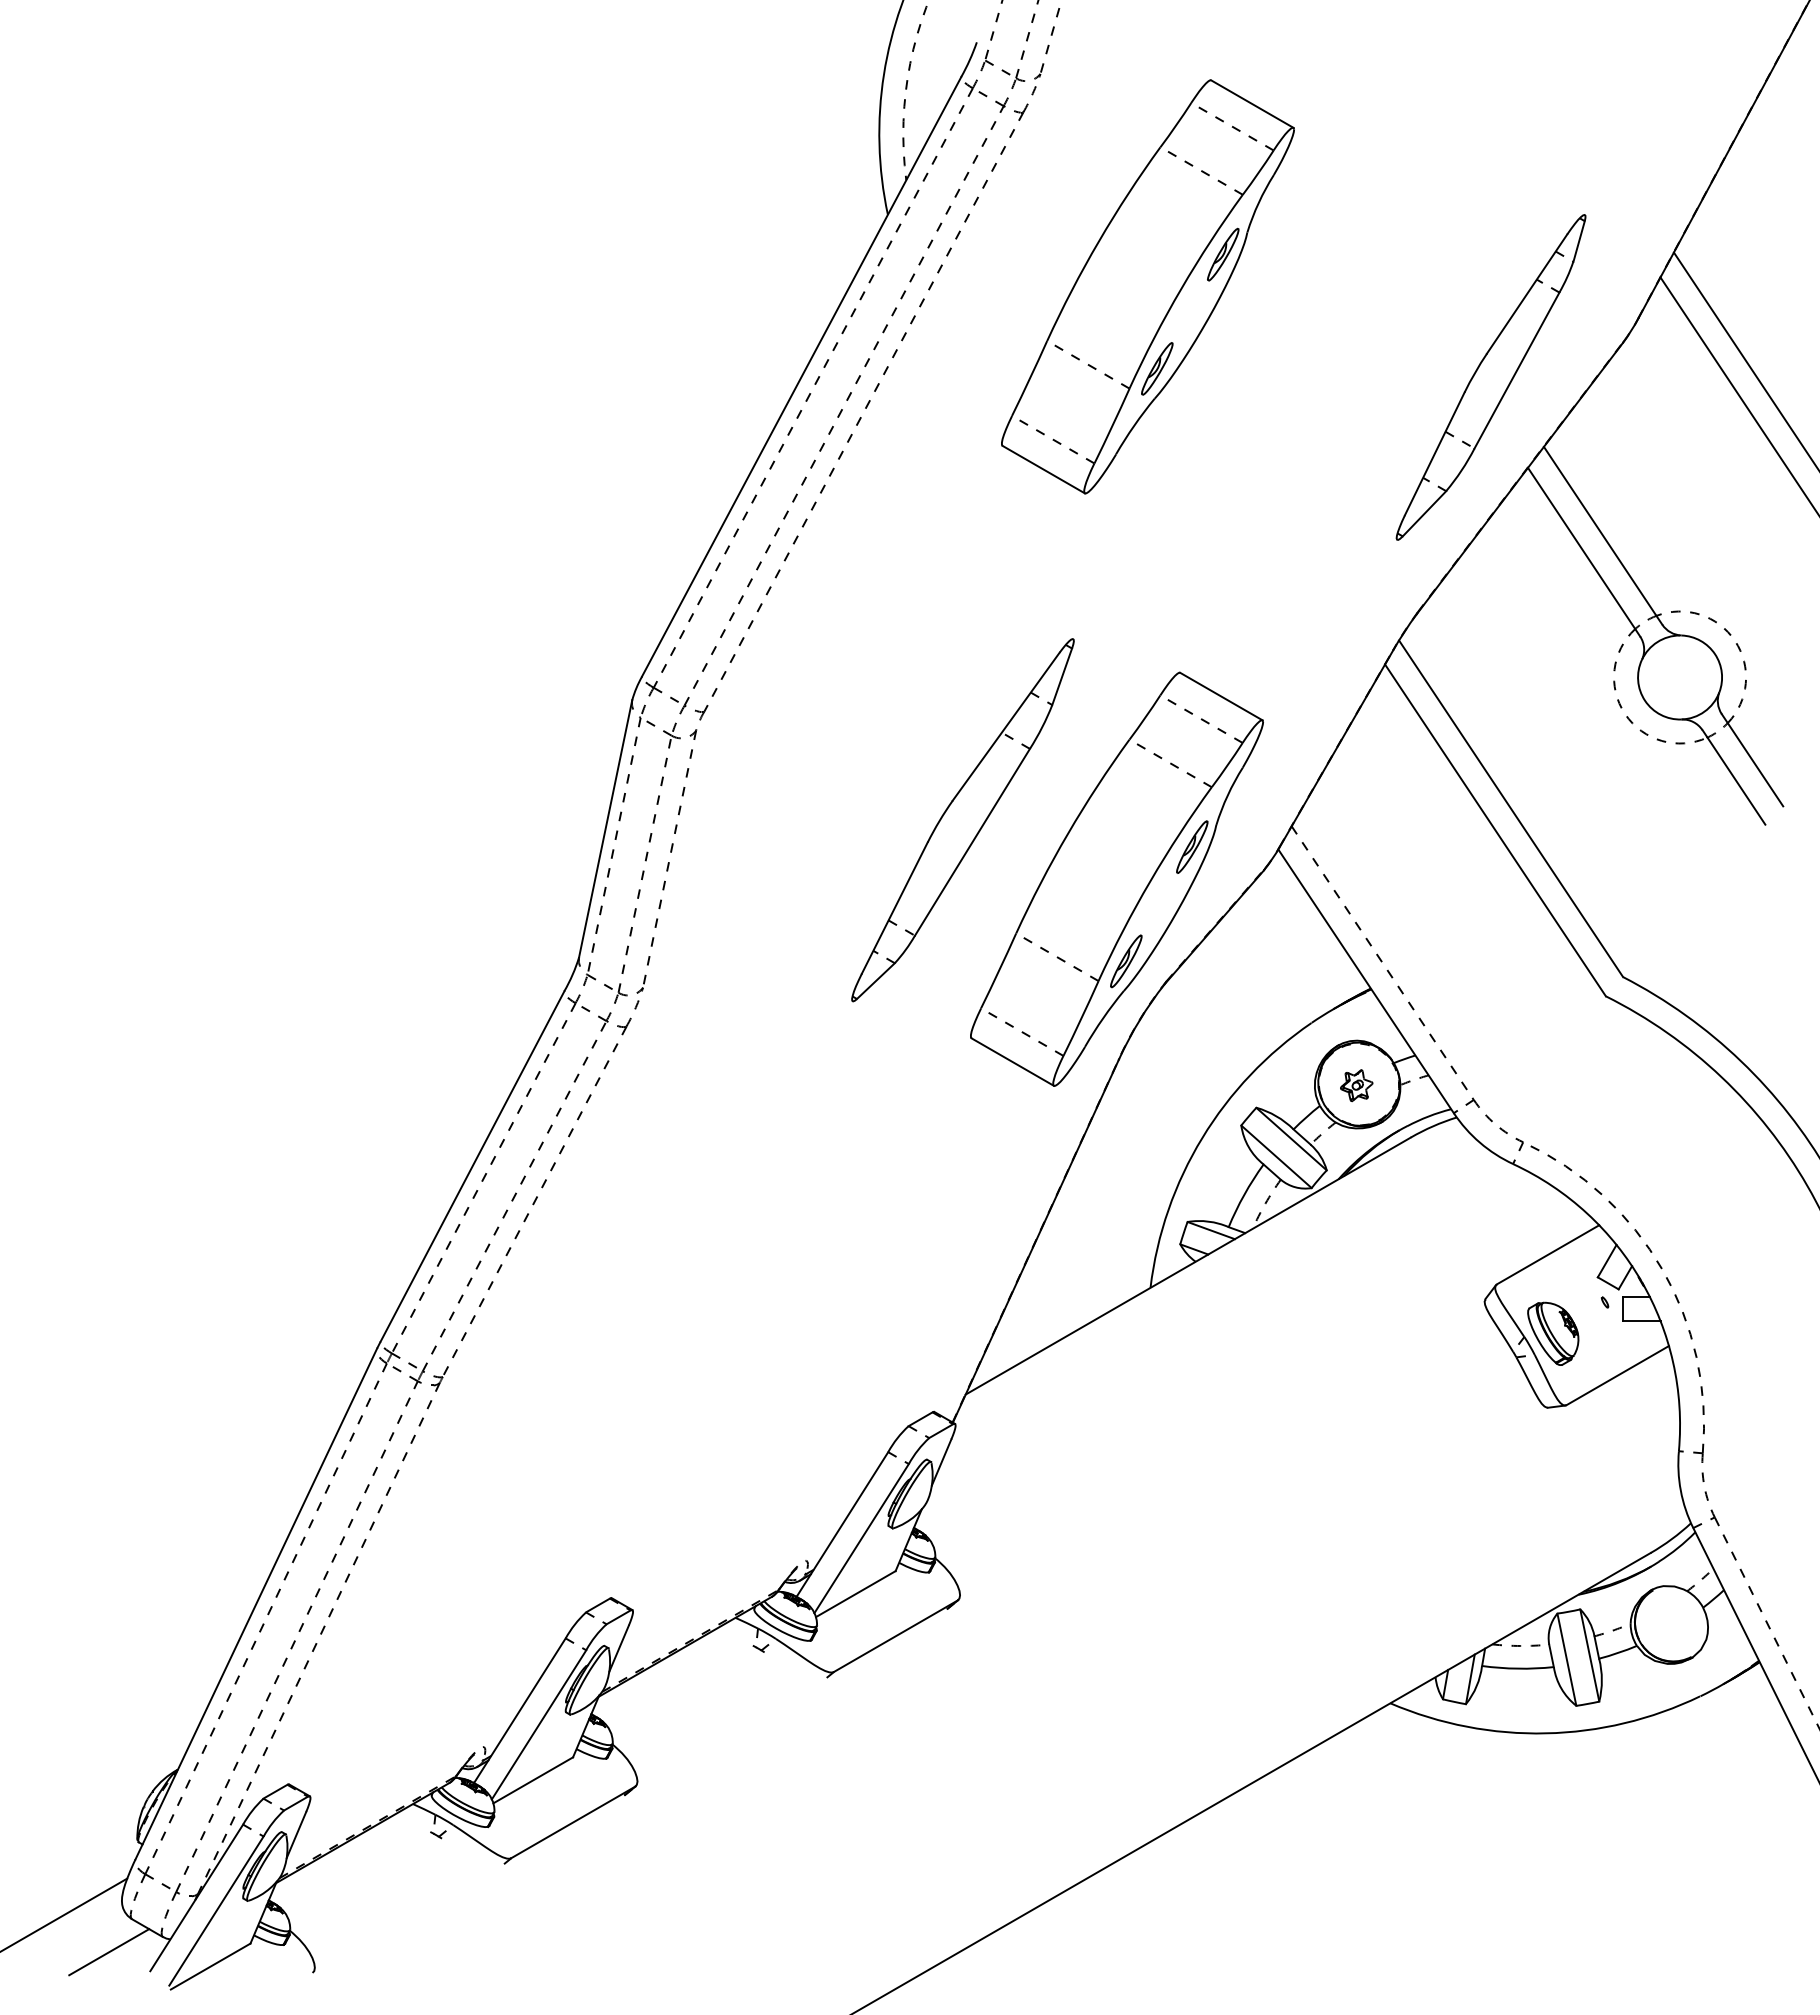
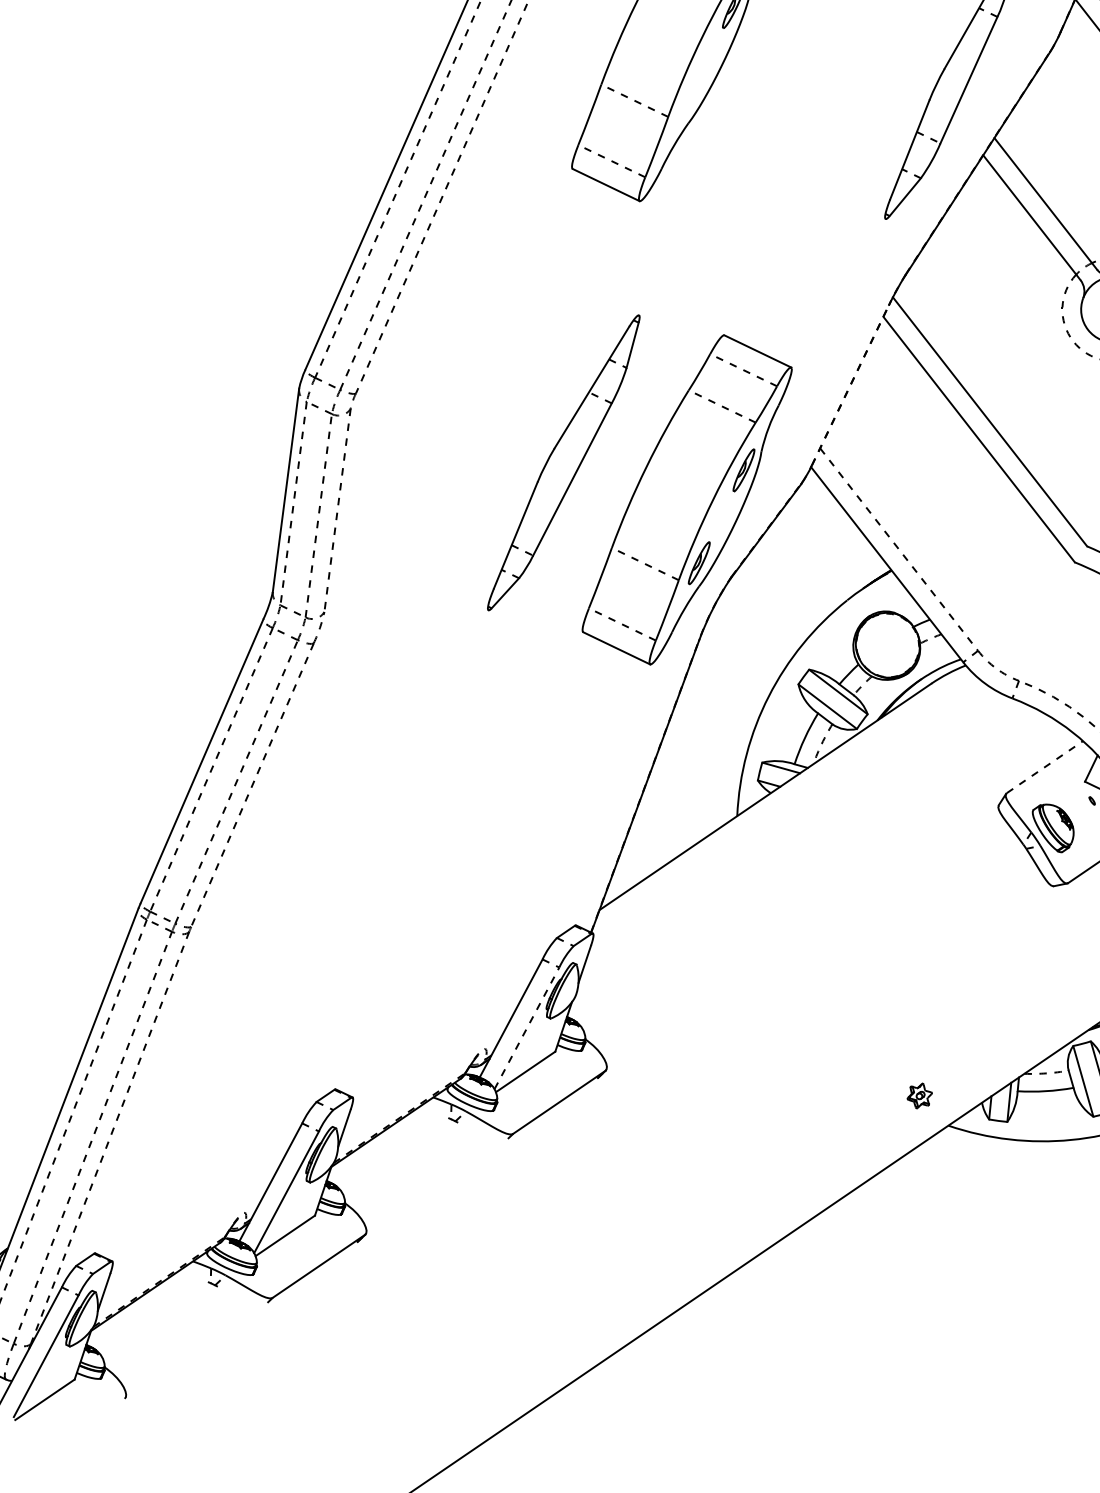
part: (1157, 368) -> (688, 99), removed
line: (1336, 748) -> (850, 385), solid -> dashed
part: (1356, 1085) -> (919, 1095), moved
line: (1548, 1254) -> (1045, 766), solid -> dashed
line: (861, 1538) -> (526, 1028), solid -> dashed

